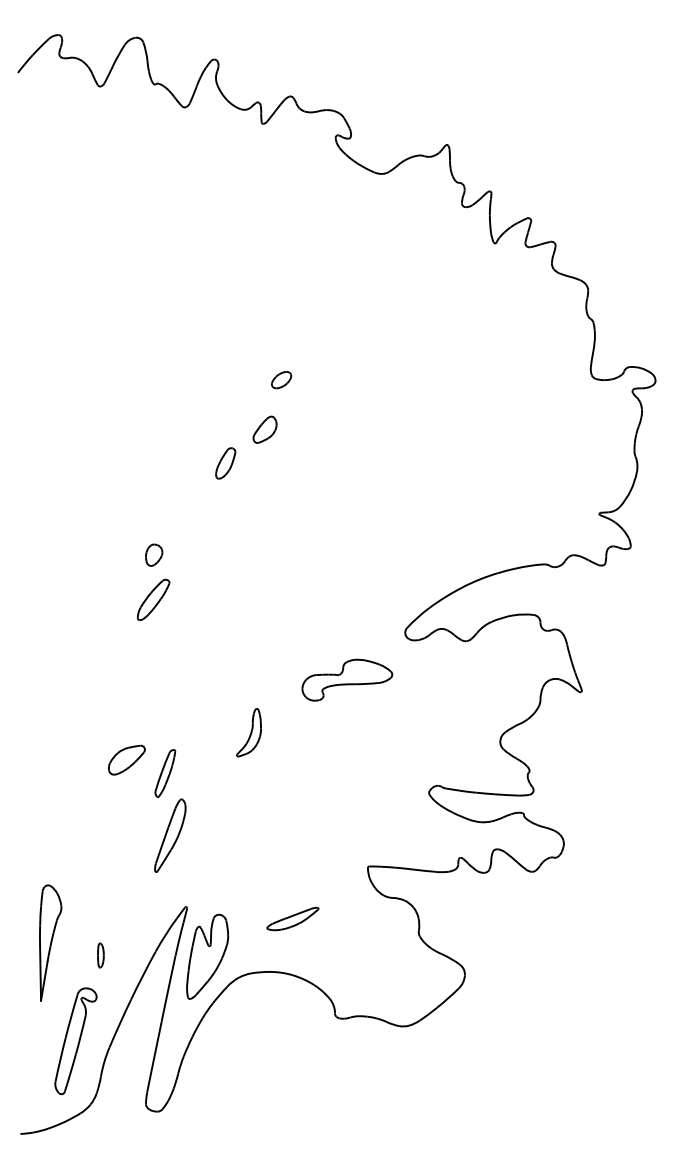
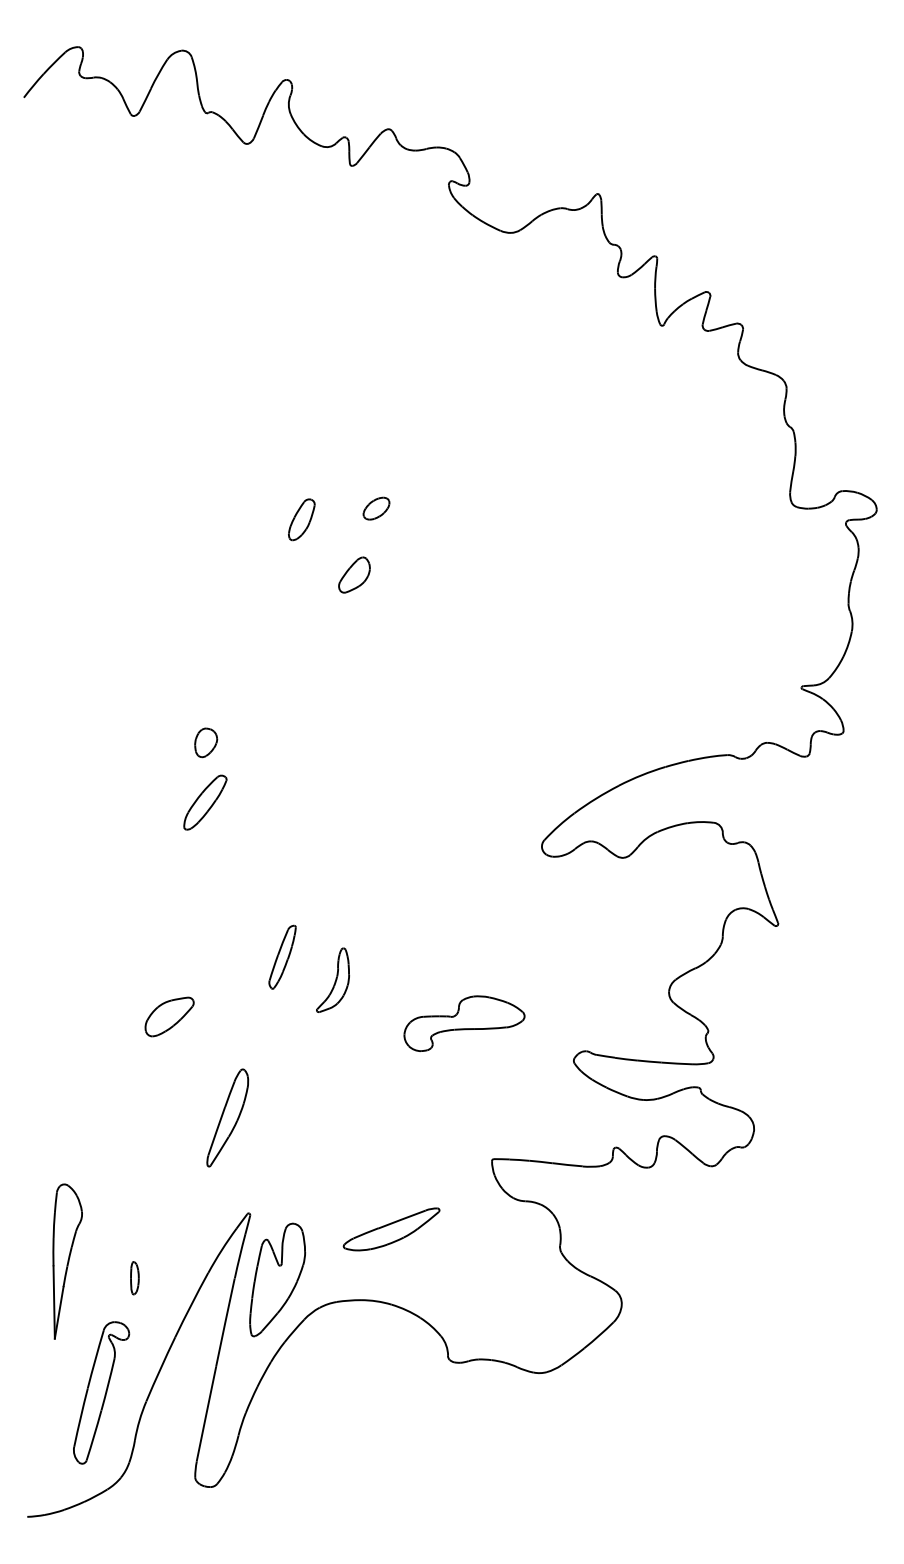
part: (225, 463) -> (301, 519), moved
part: (347, 679) -> (464, 1022), moved
part: (165, 773) -> (282, 957), moved
part: (292, 918) -> (391, 1228), size x1.4

